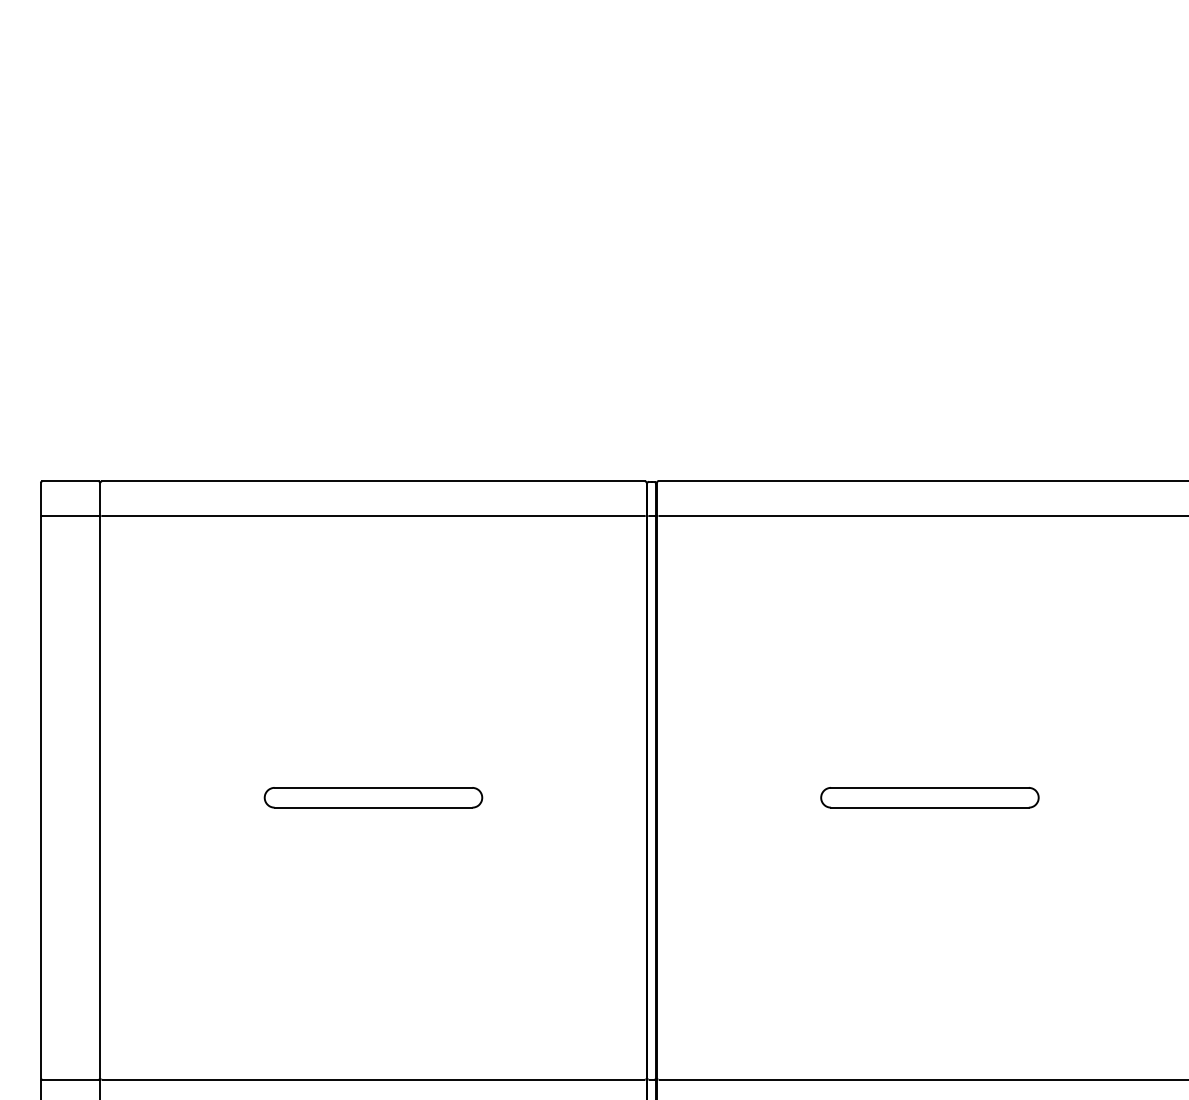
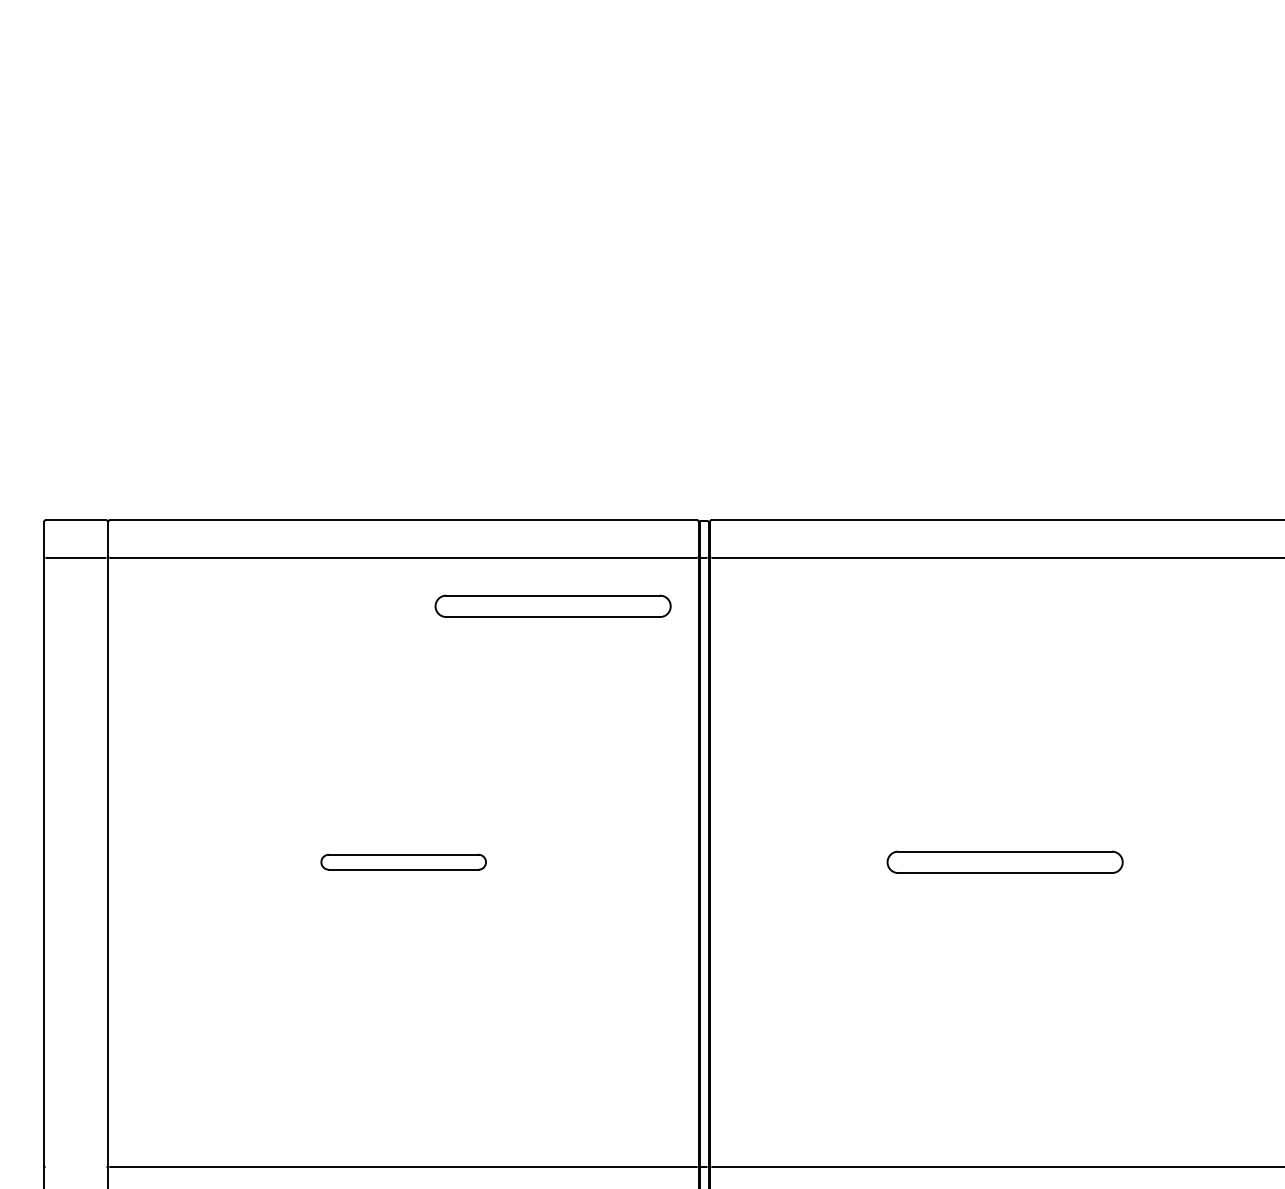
part: (511, 560) -> (552, 605), added
part: (373, 796) -> (403, 861), size x0.7
line: (70, 1079) -> (75, 1166), removed

